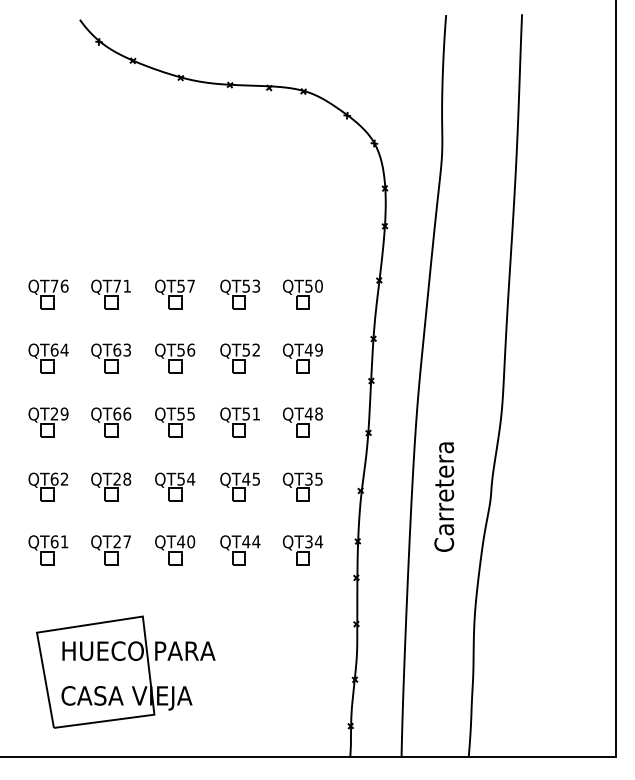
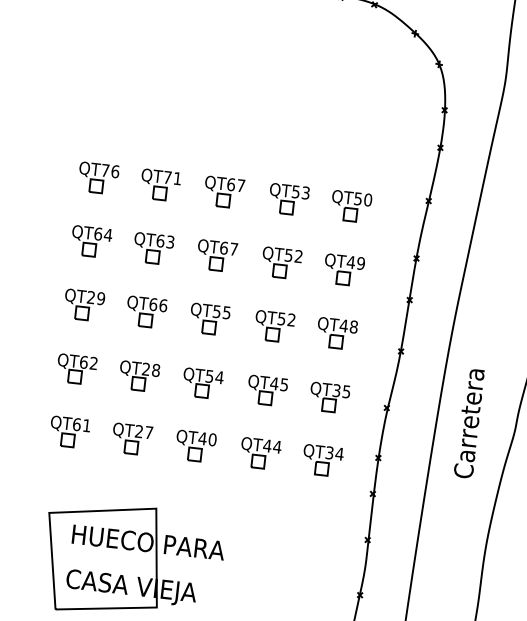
text: (181, 285) -> (231, 183), QT57 -> QT67
text: (186, 349) -> (229, 248), QT56 -> QT67
text: (255, 413) -> (290, 319), QT51 -> QT52

